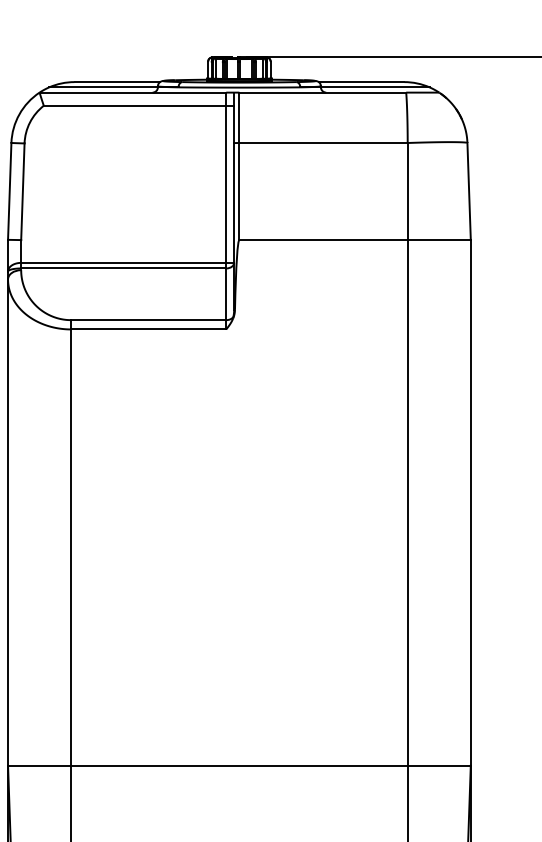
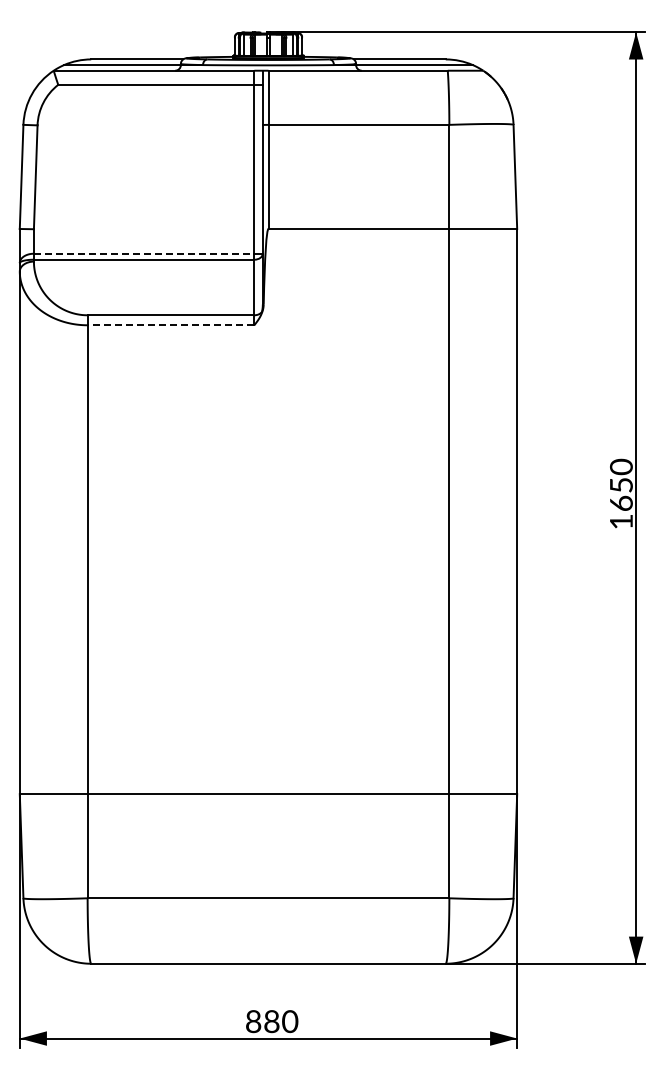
line: (124, 262) -> (144, 253), solid -> dashed
line: (148, 329) -> (170, 325), solid -> dashed

